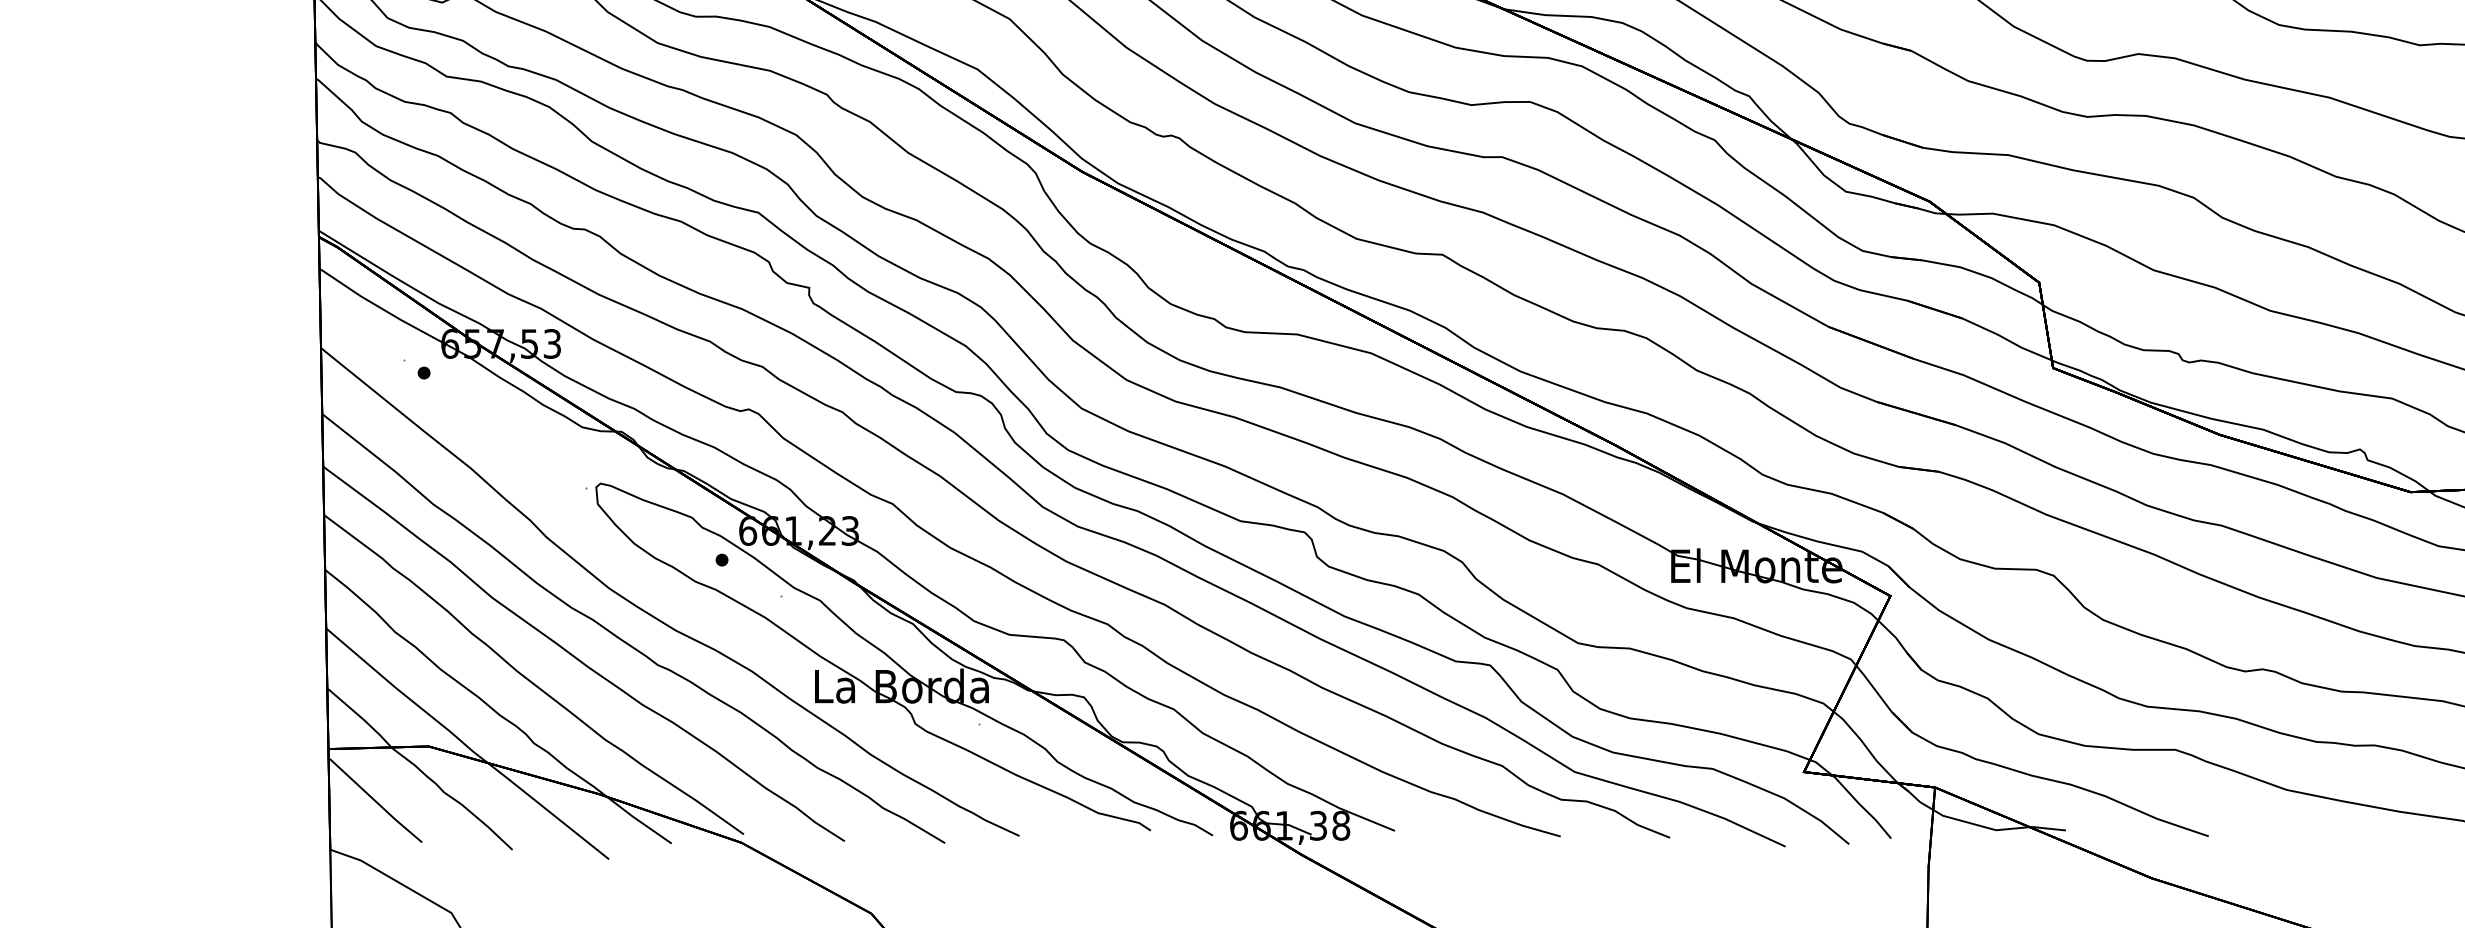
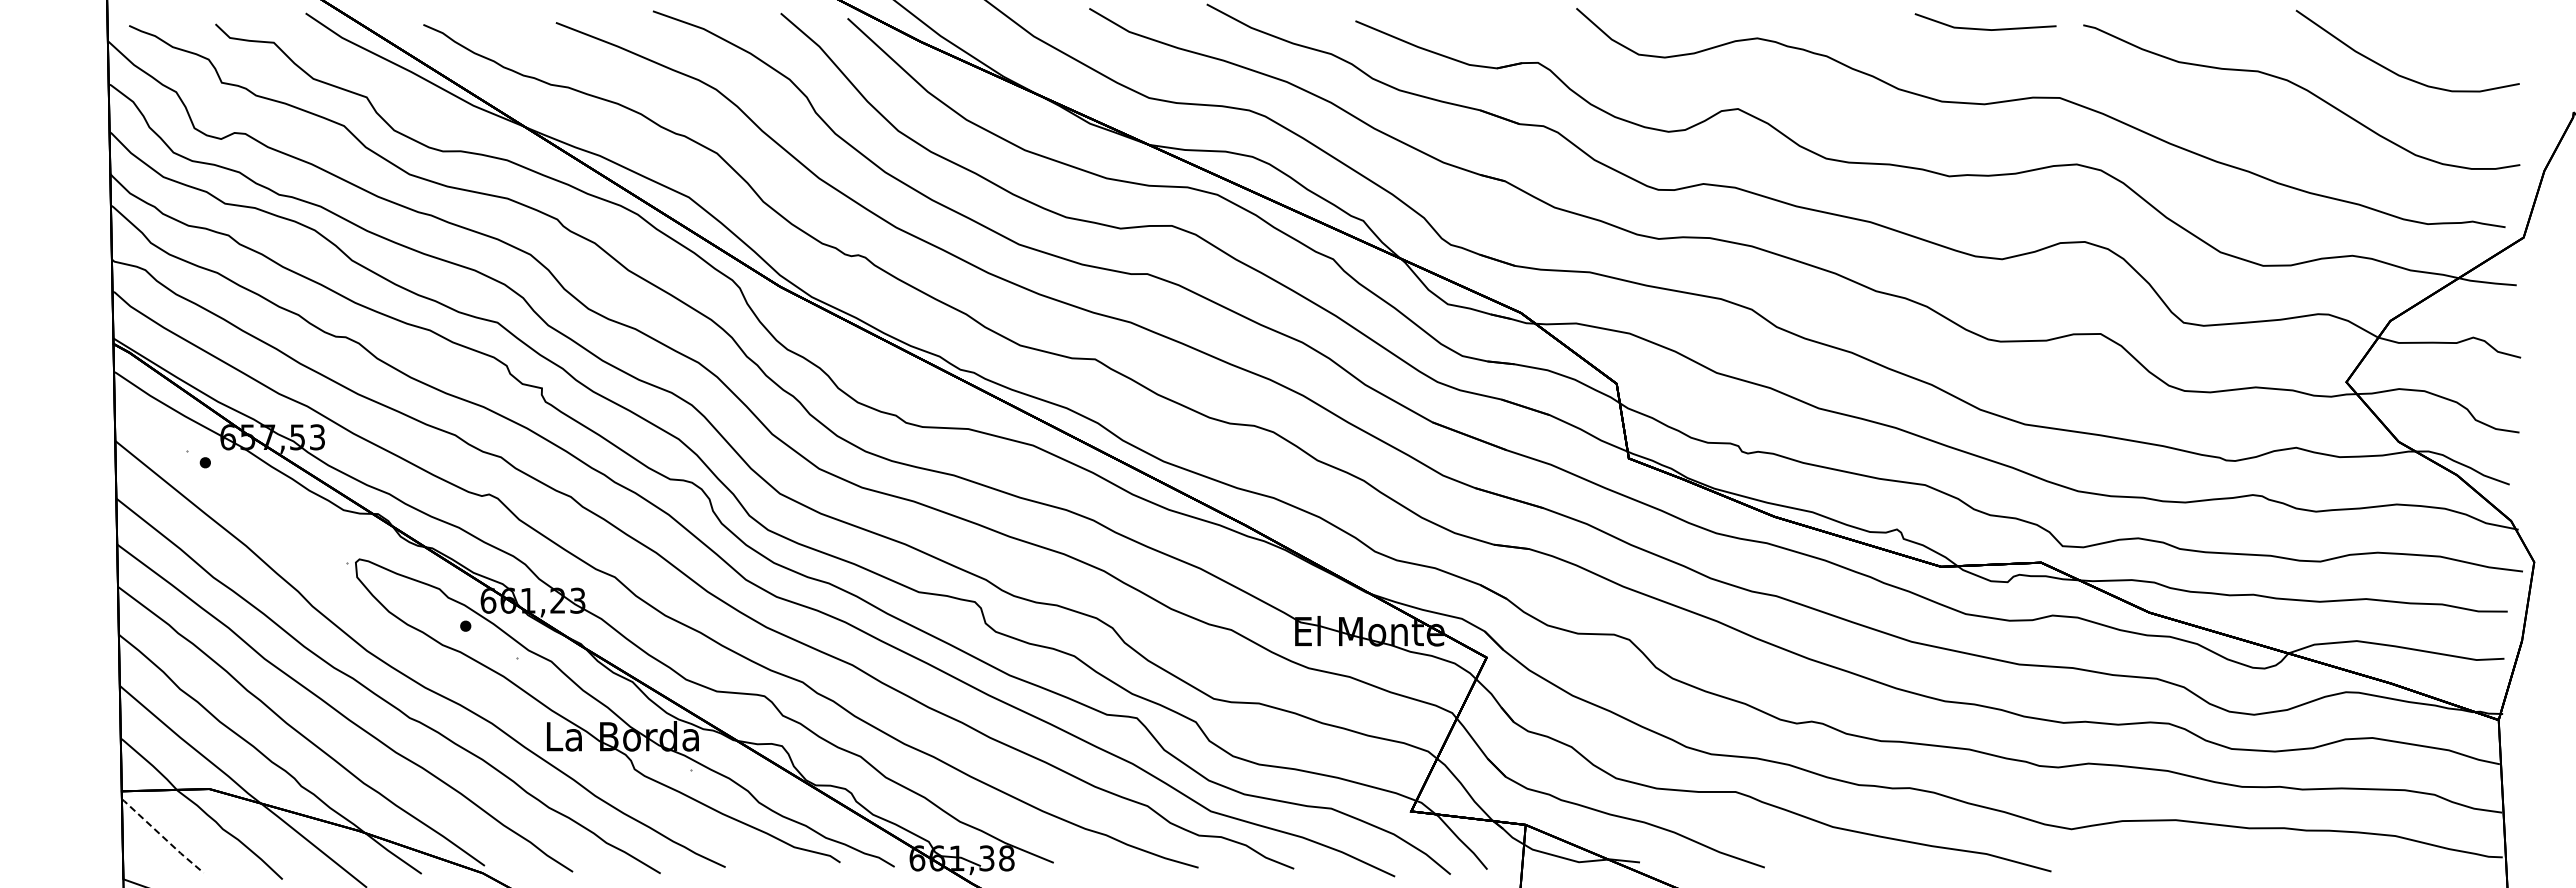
line: (375, 800) -> (162, 836), solid -> dashed

